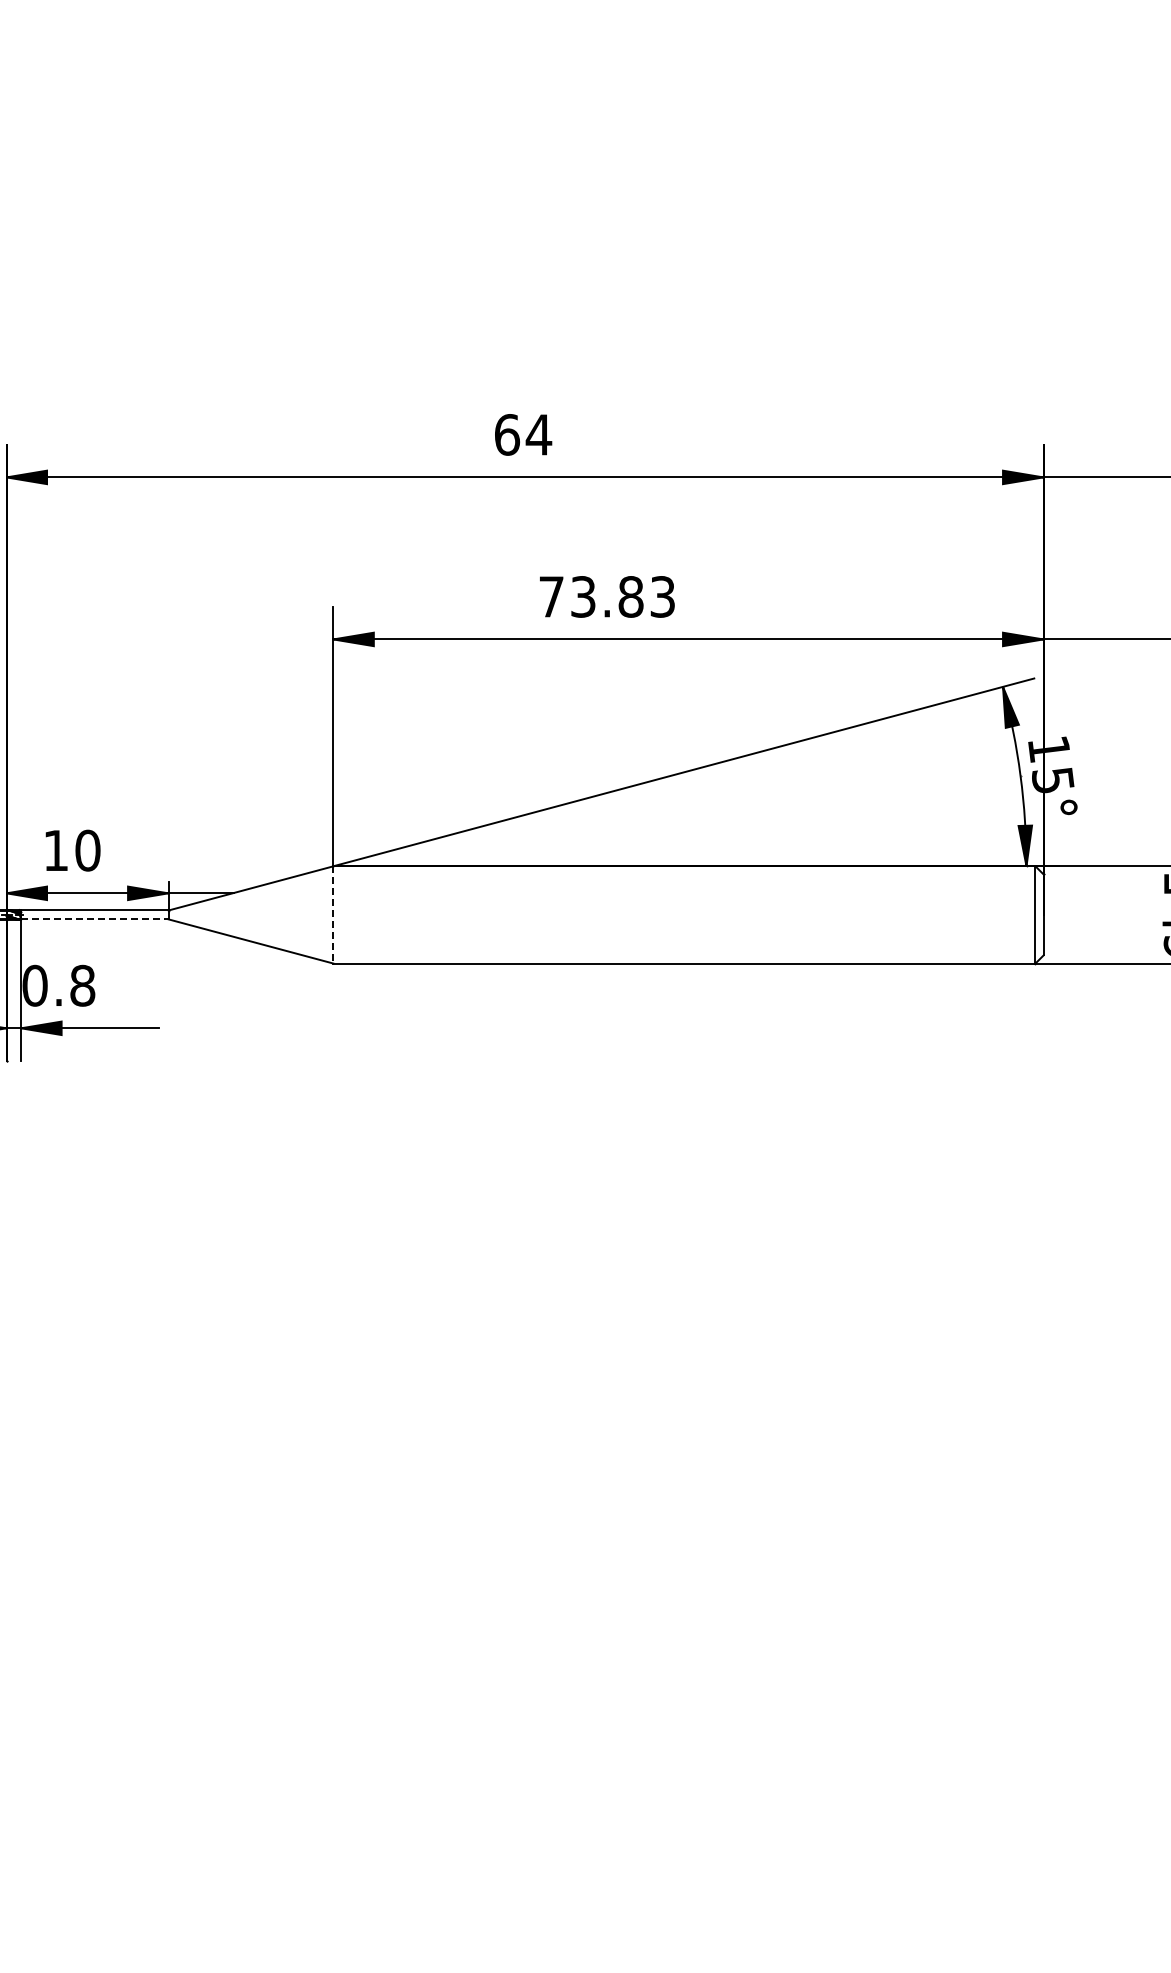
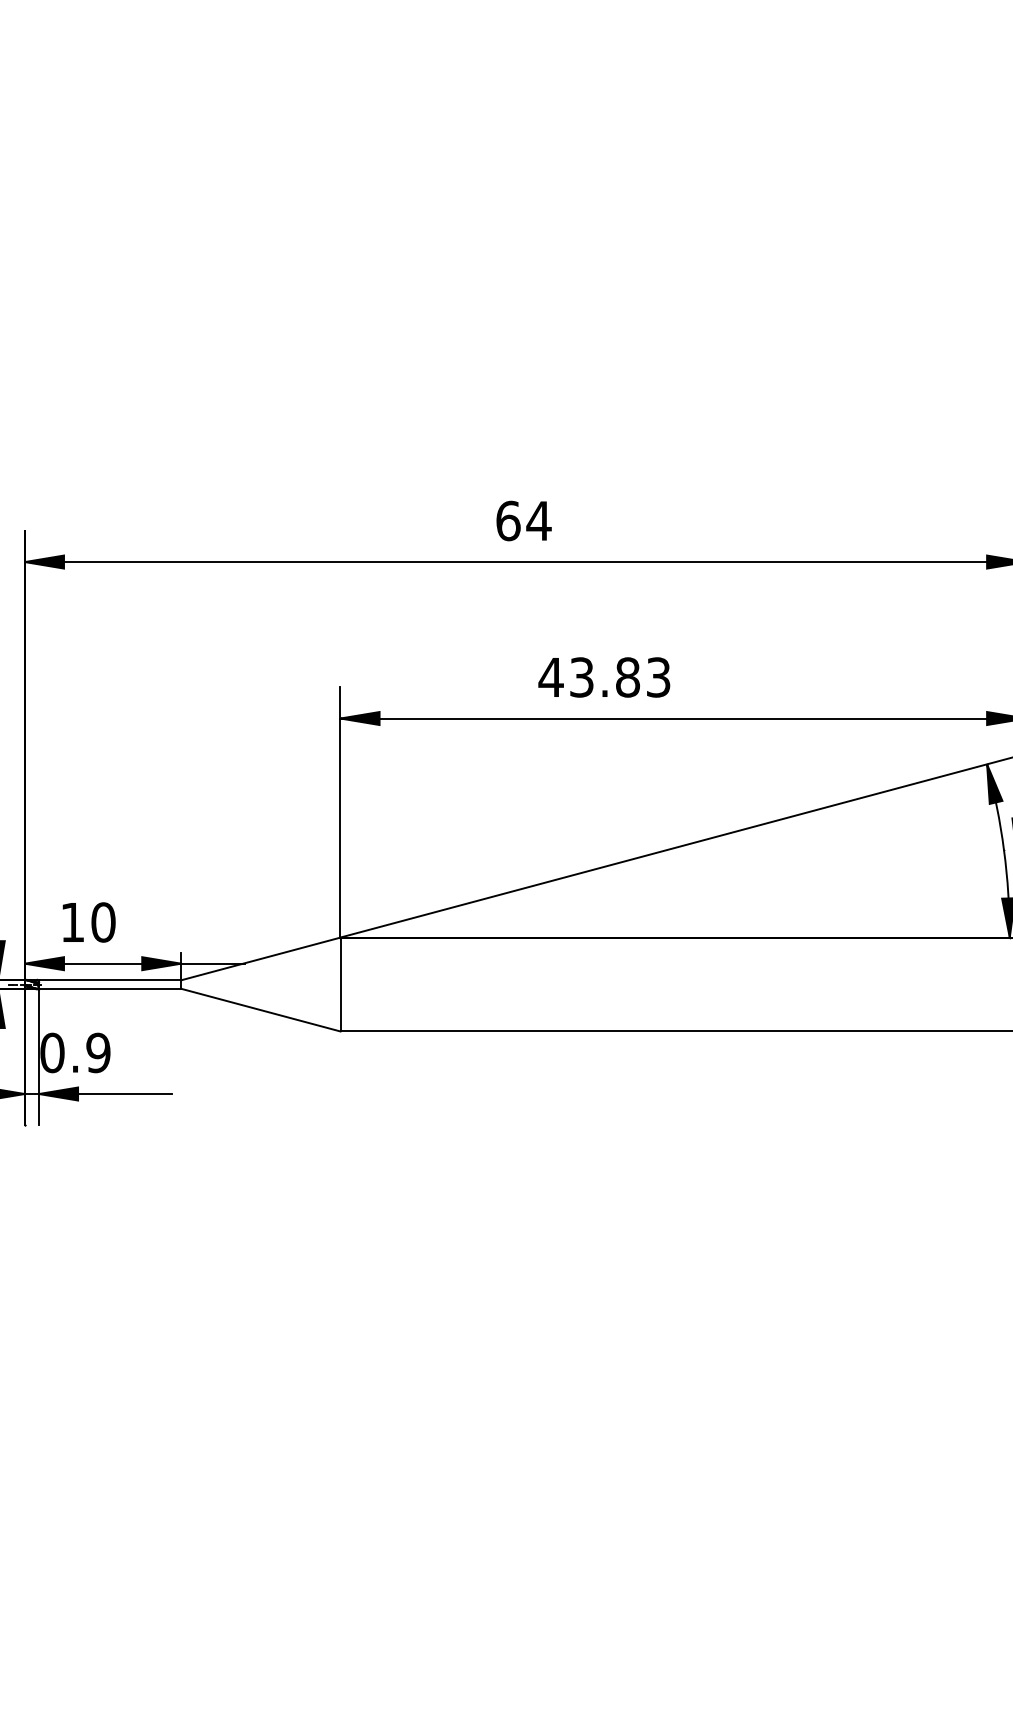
text: (551, 596) -> (551, 677), 73.83 -> 43.83
line: (333, 914) -> (340, 984), dashed -> solid
line: (94, 919) -> (109, 988), dashed -> solid
text: (82, 985) -> (98, 1052), 0.8 -> 0.9

